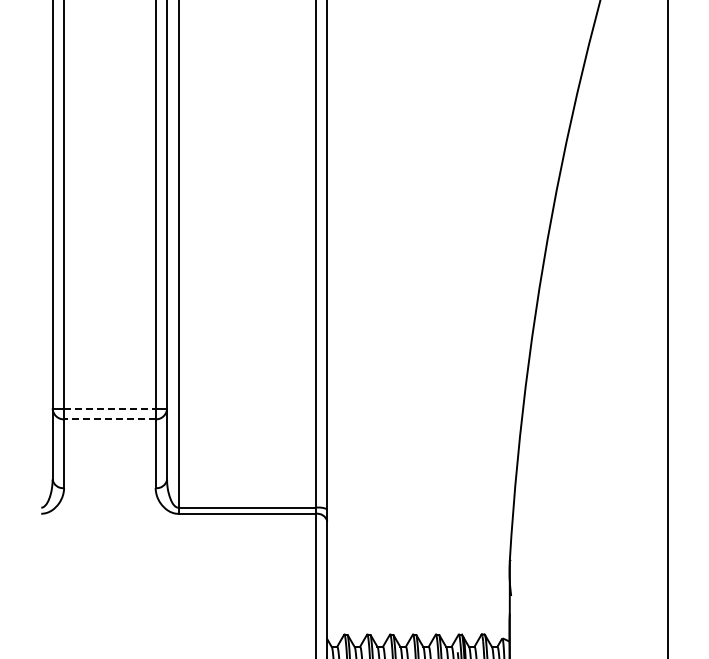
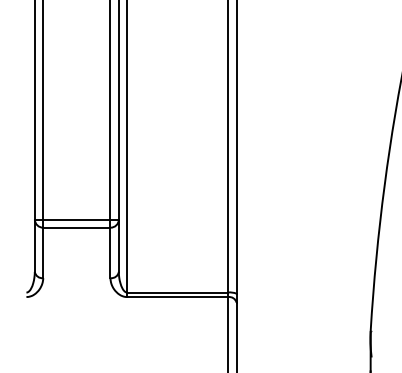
line: (109, 408) -> (76, 219), dashed -> solid
line: (109, 419) -> (76, 227), dashed -> solid

